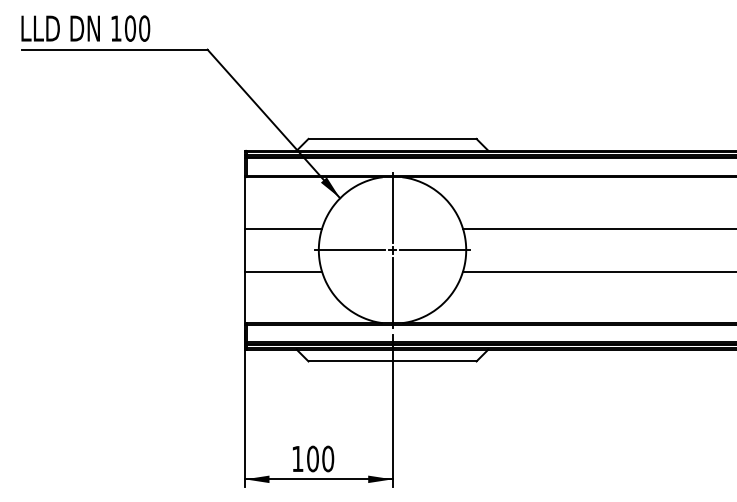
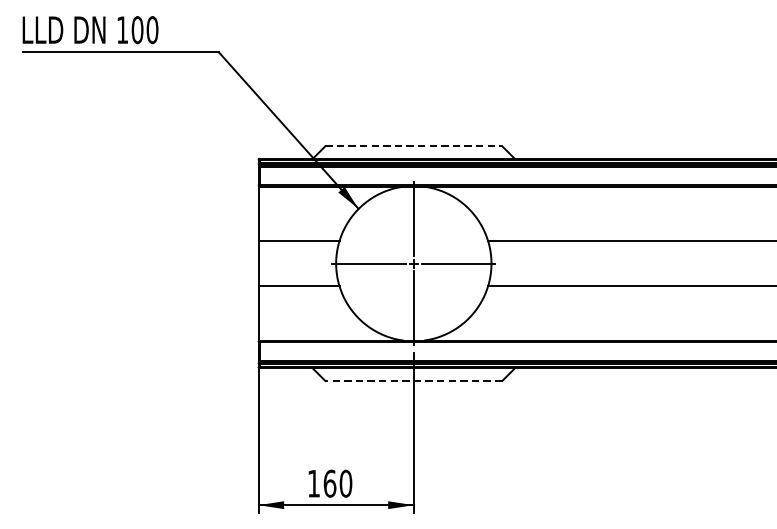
line: (392, 138) -> (413, 145), solid -> dashed
line: (392, 361) -> (413, 380), solid -> dashed
text: (313, 458) -> (330, 483), 100 -> 160

